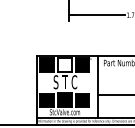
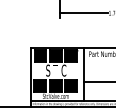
fill: (64, 64) -> (55, 55), added

